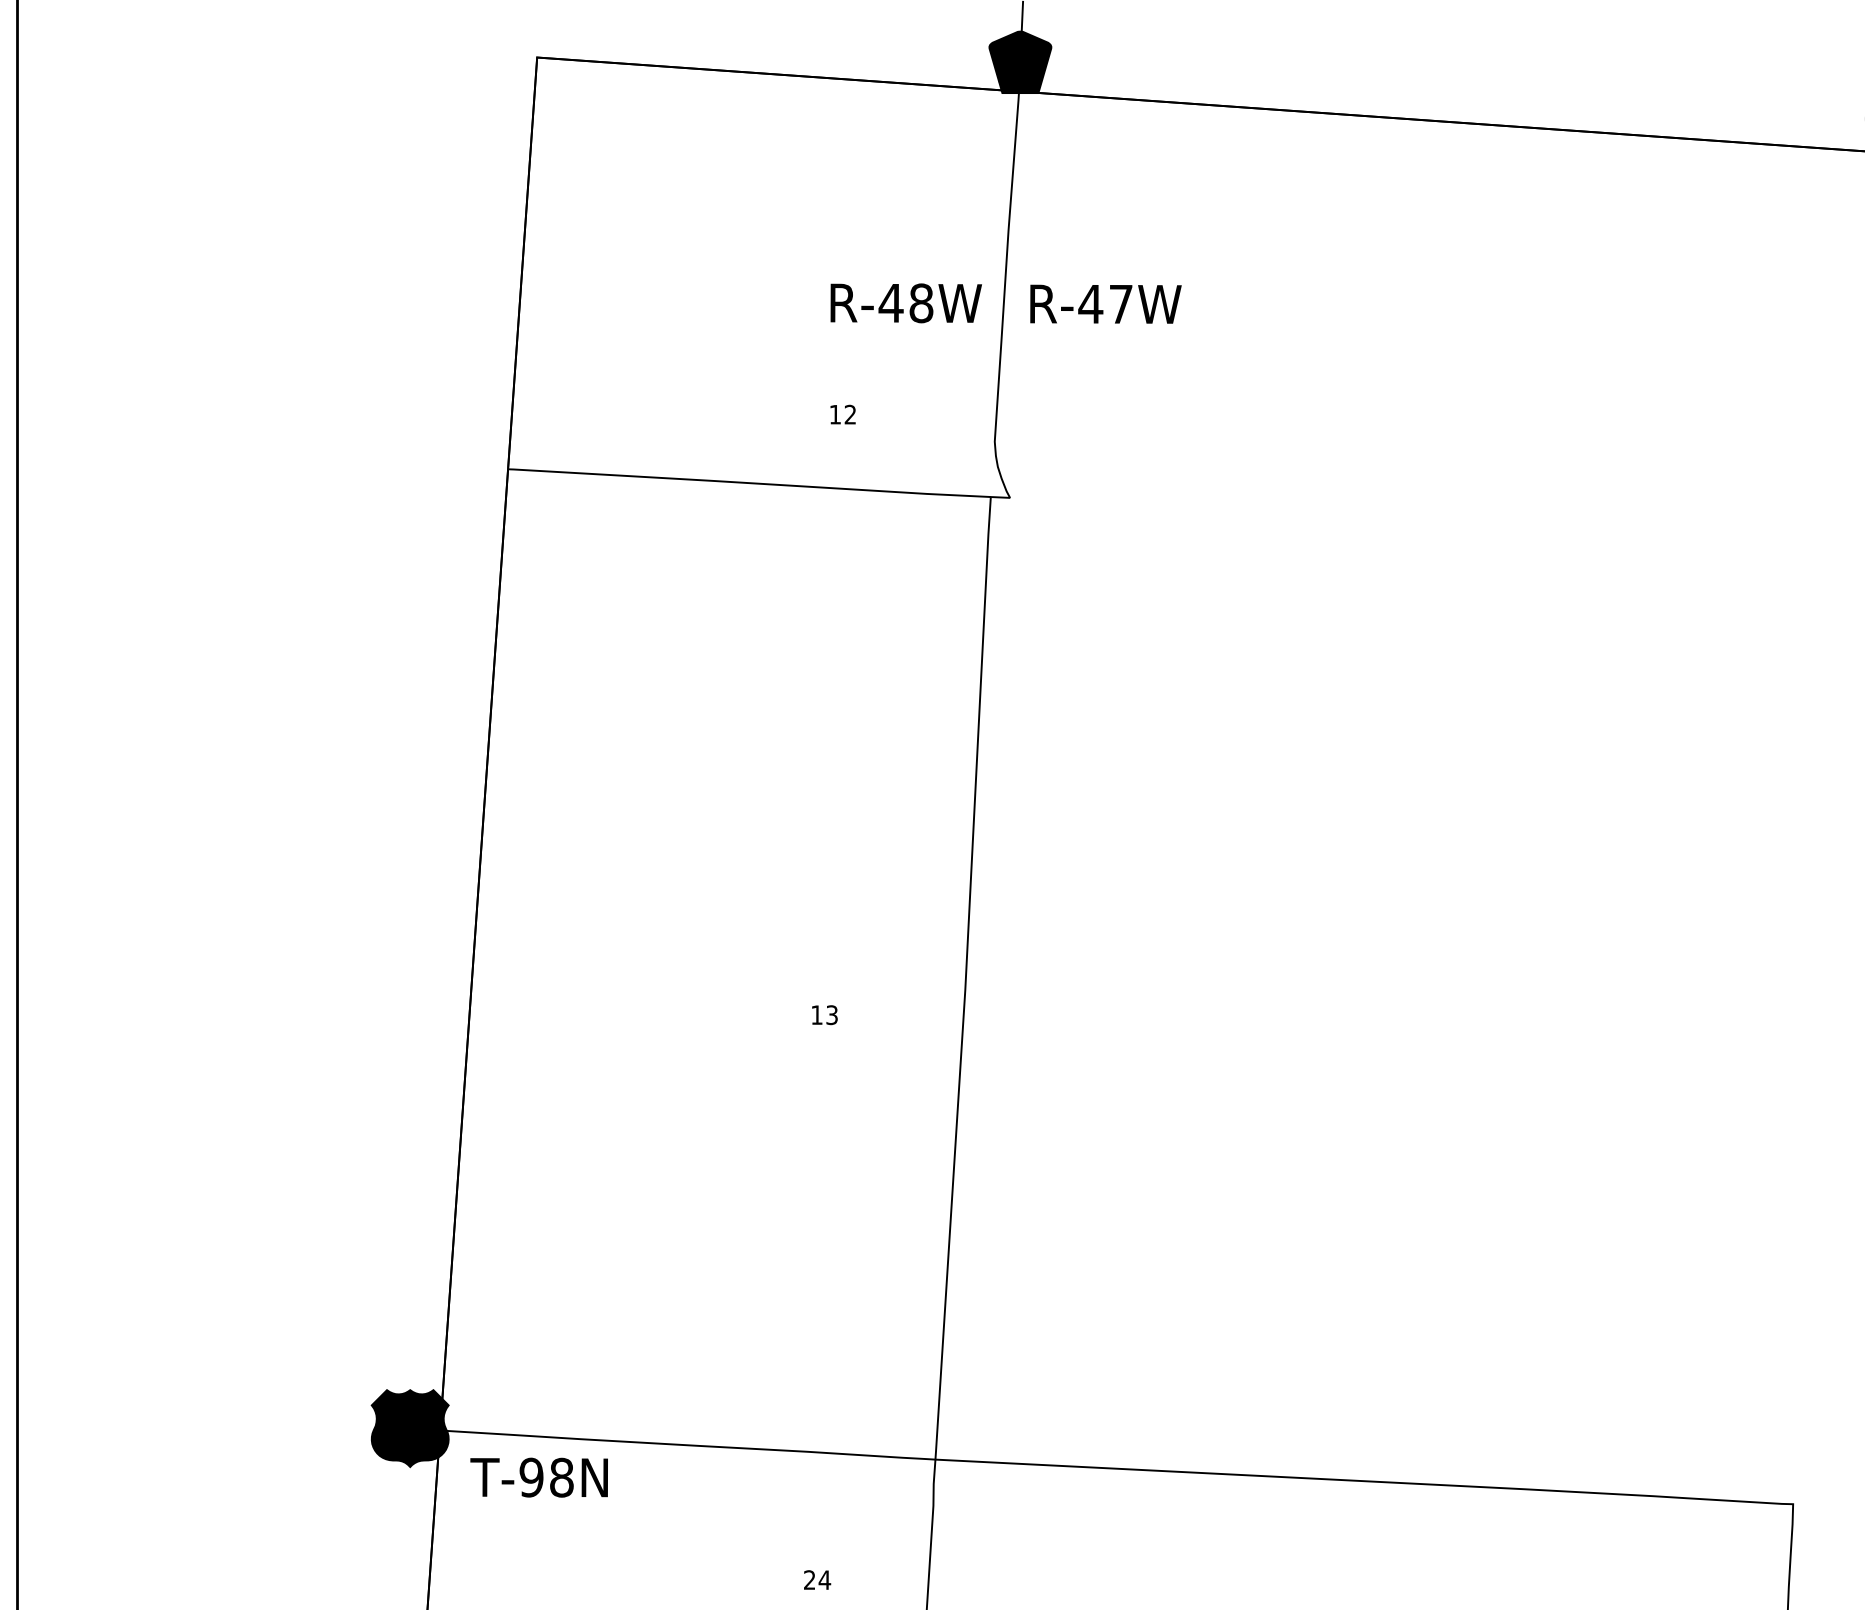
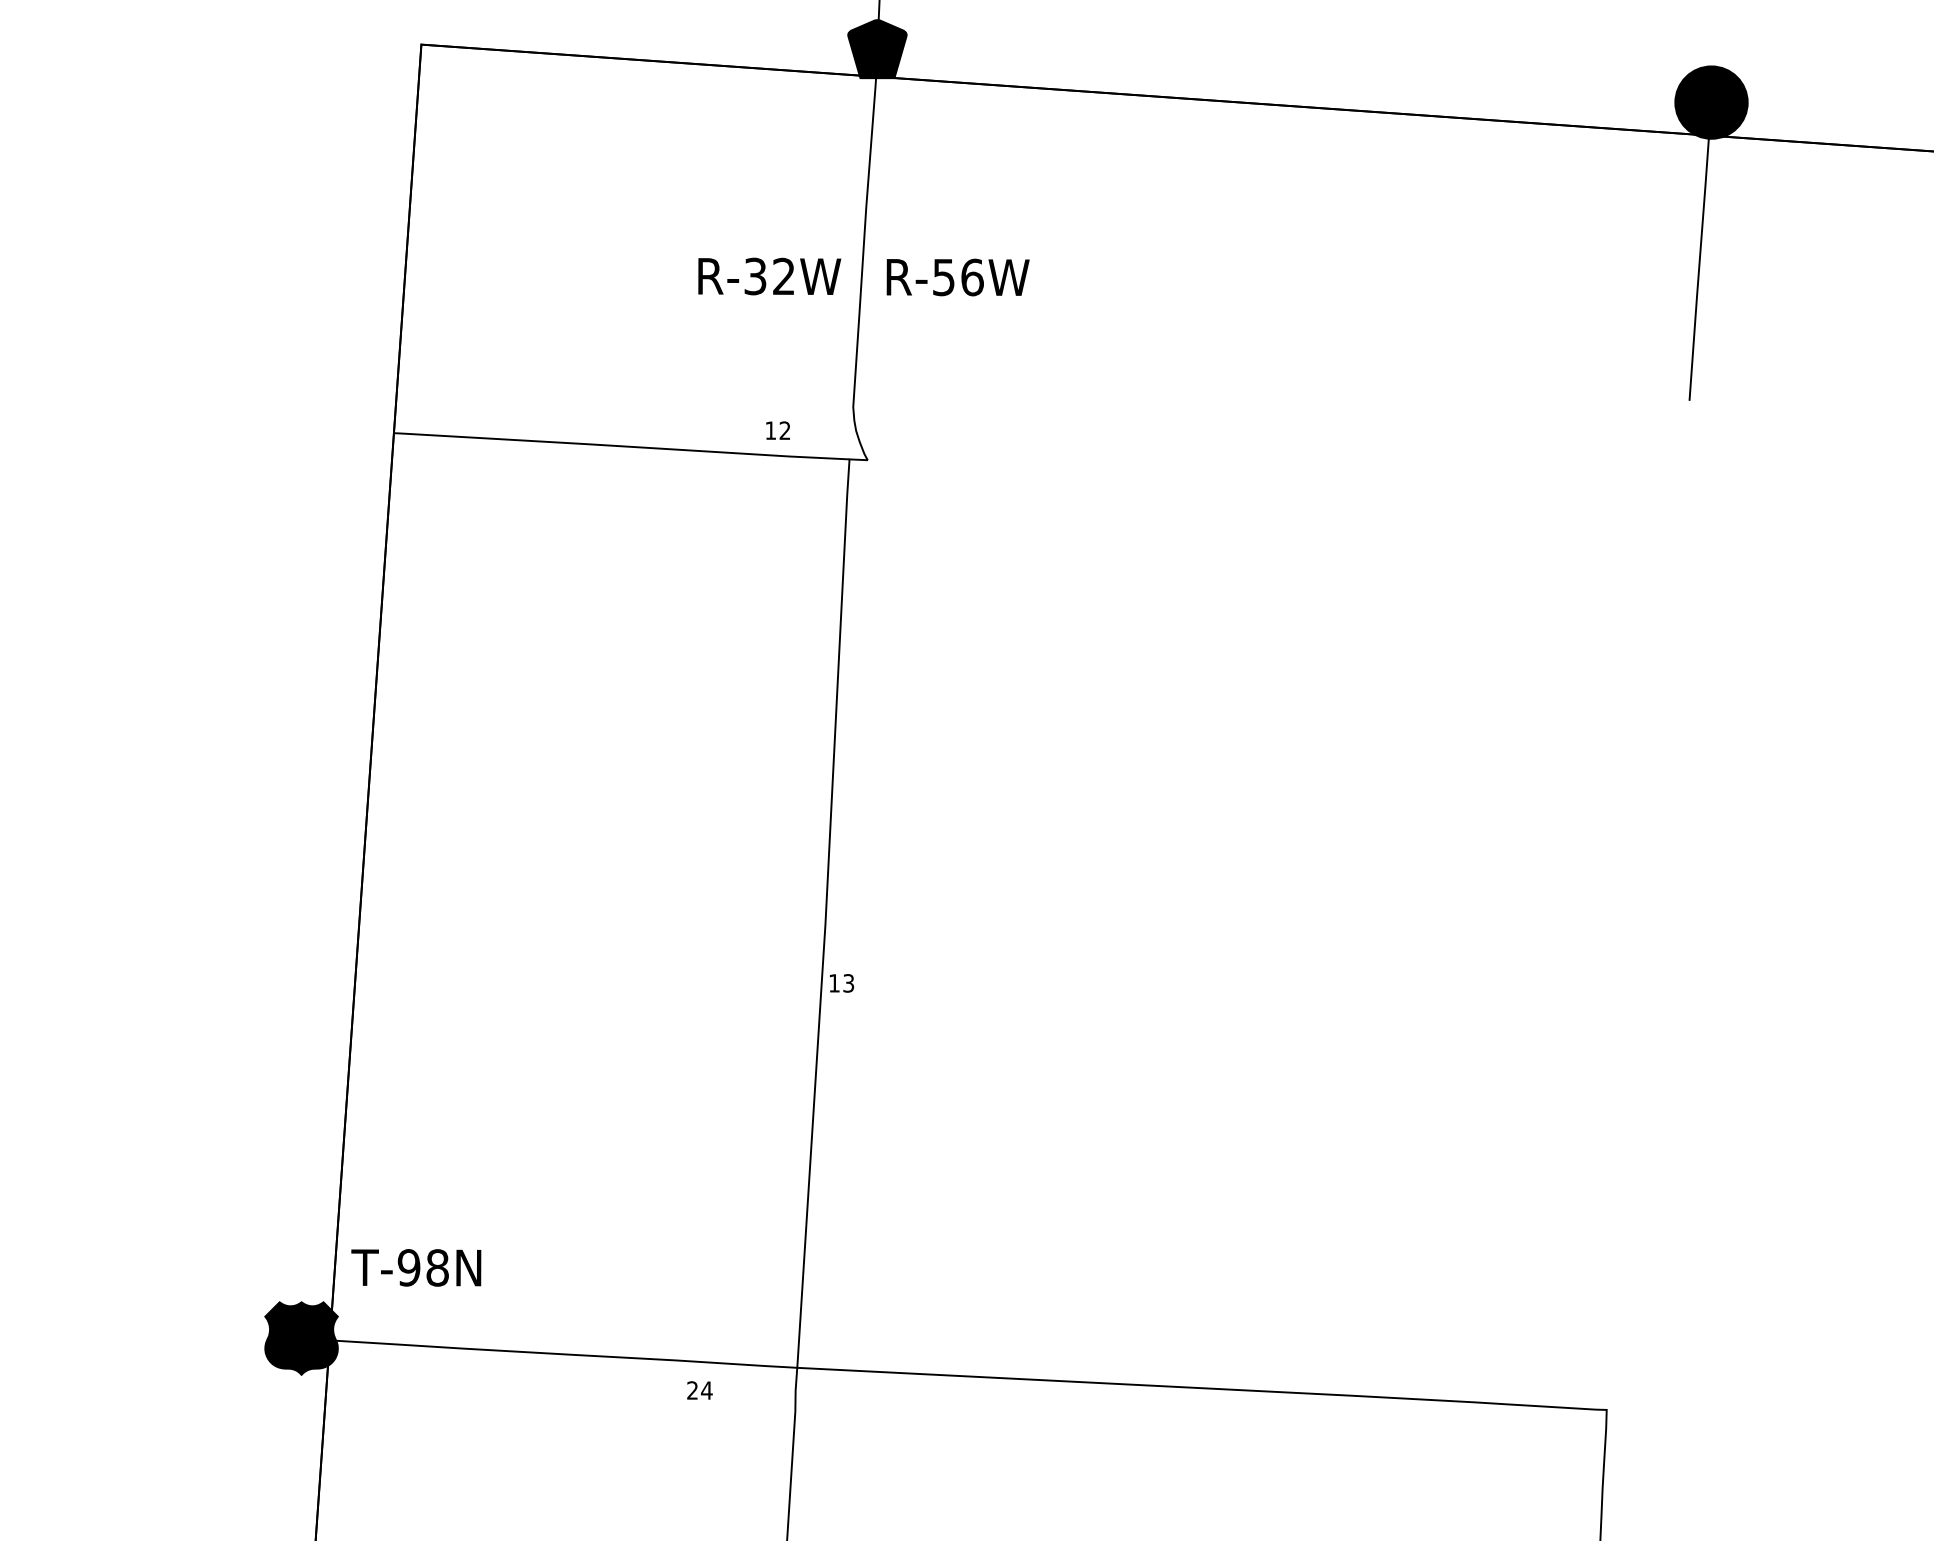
text: (906, 303) -> (769, 276), R-48W -> R-32W
text: (1105, 304) -> (957, 277), R-47W -> R-56W
text: (842, 414) -> (777, 430), moved
text: (824, 1015) -> (841, 983), moved
text: (539, 1477) -> (416, 1267), moved
text: (817, 1580) -> (699, 1390), moved

